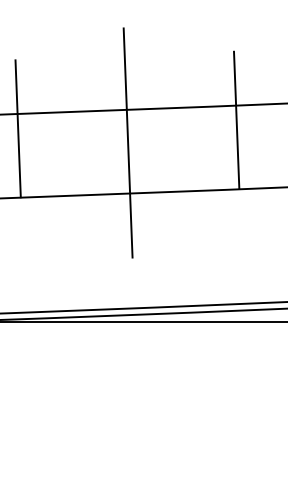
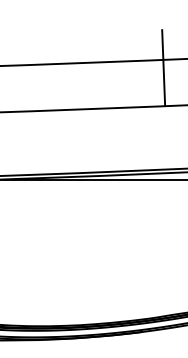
line: (17, 128) -> (42, 72), removed
line: (127, 142) -> (103, 80), removed

